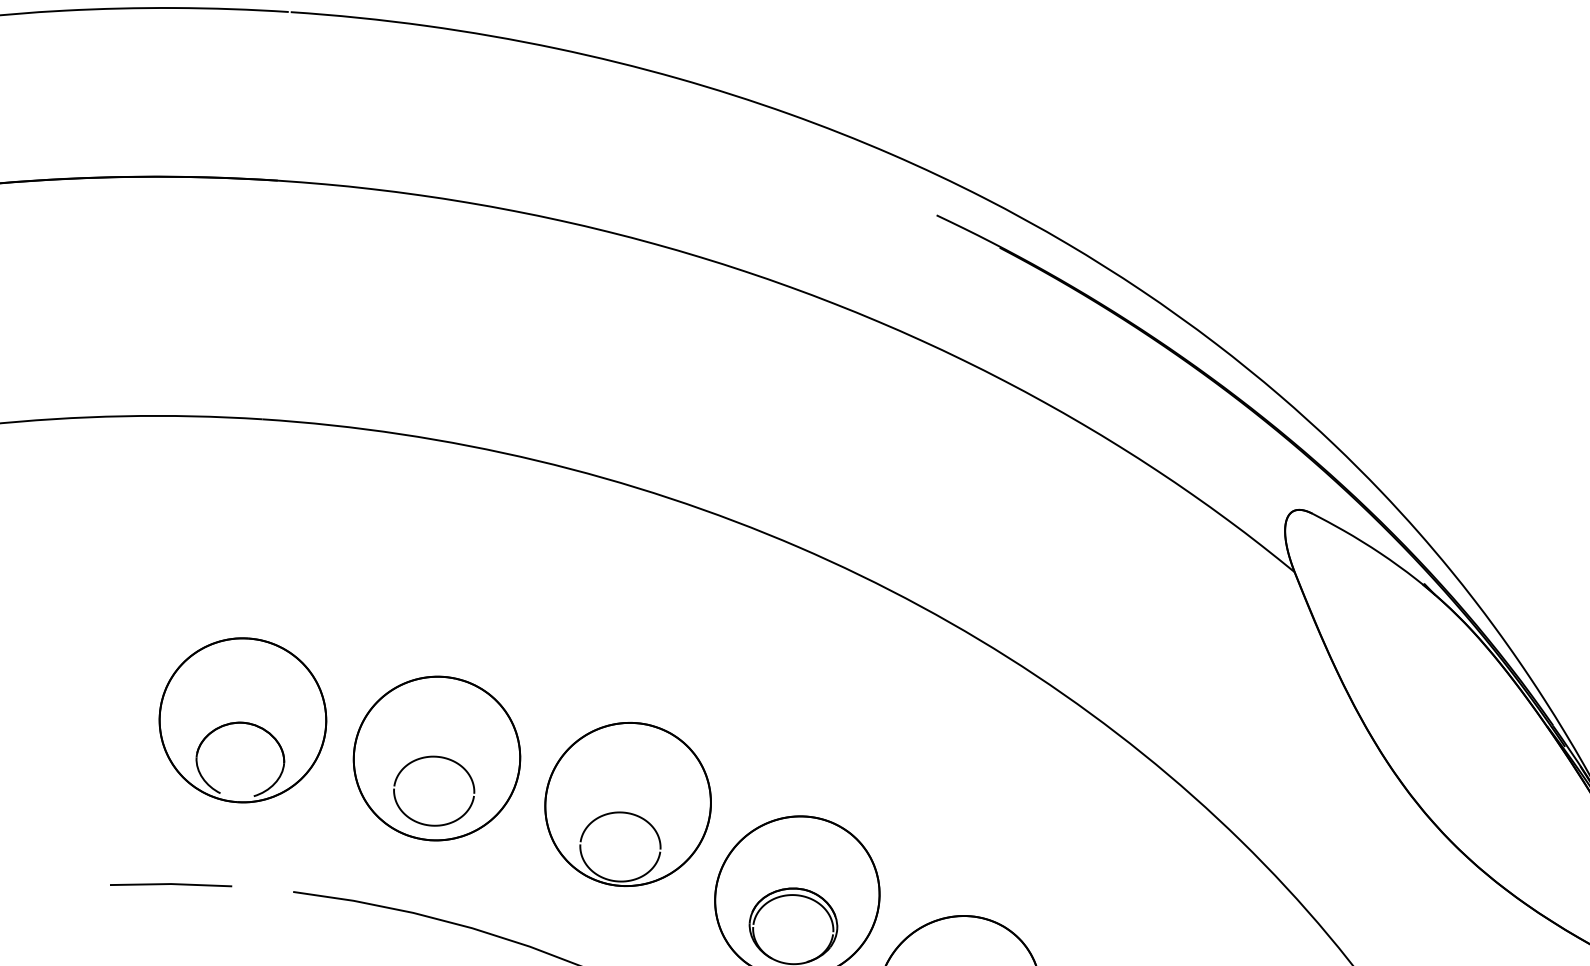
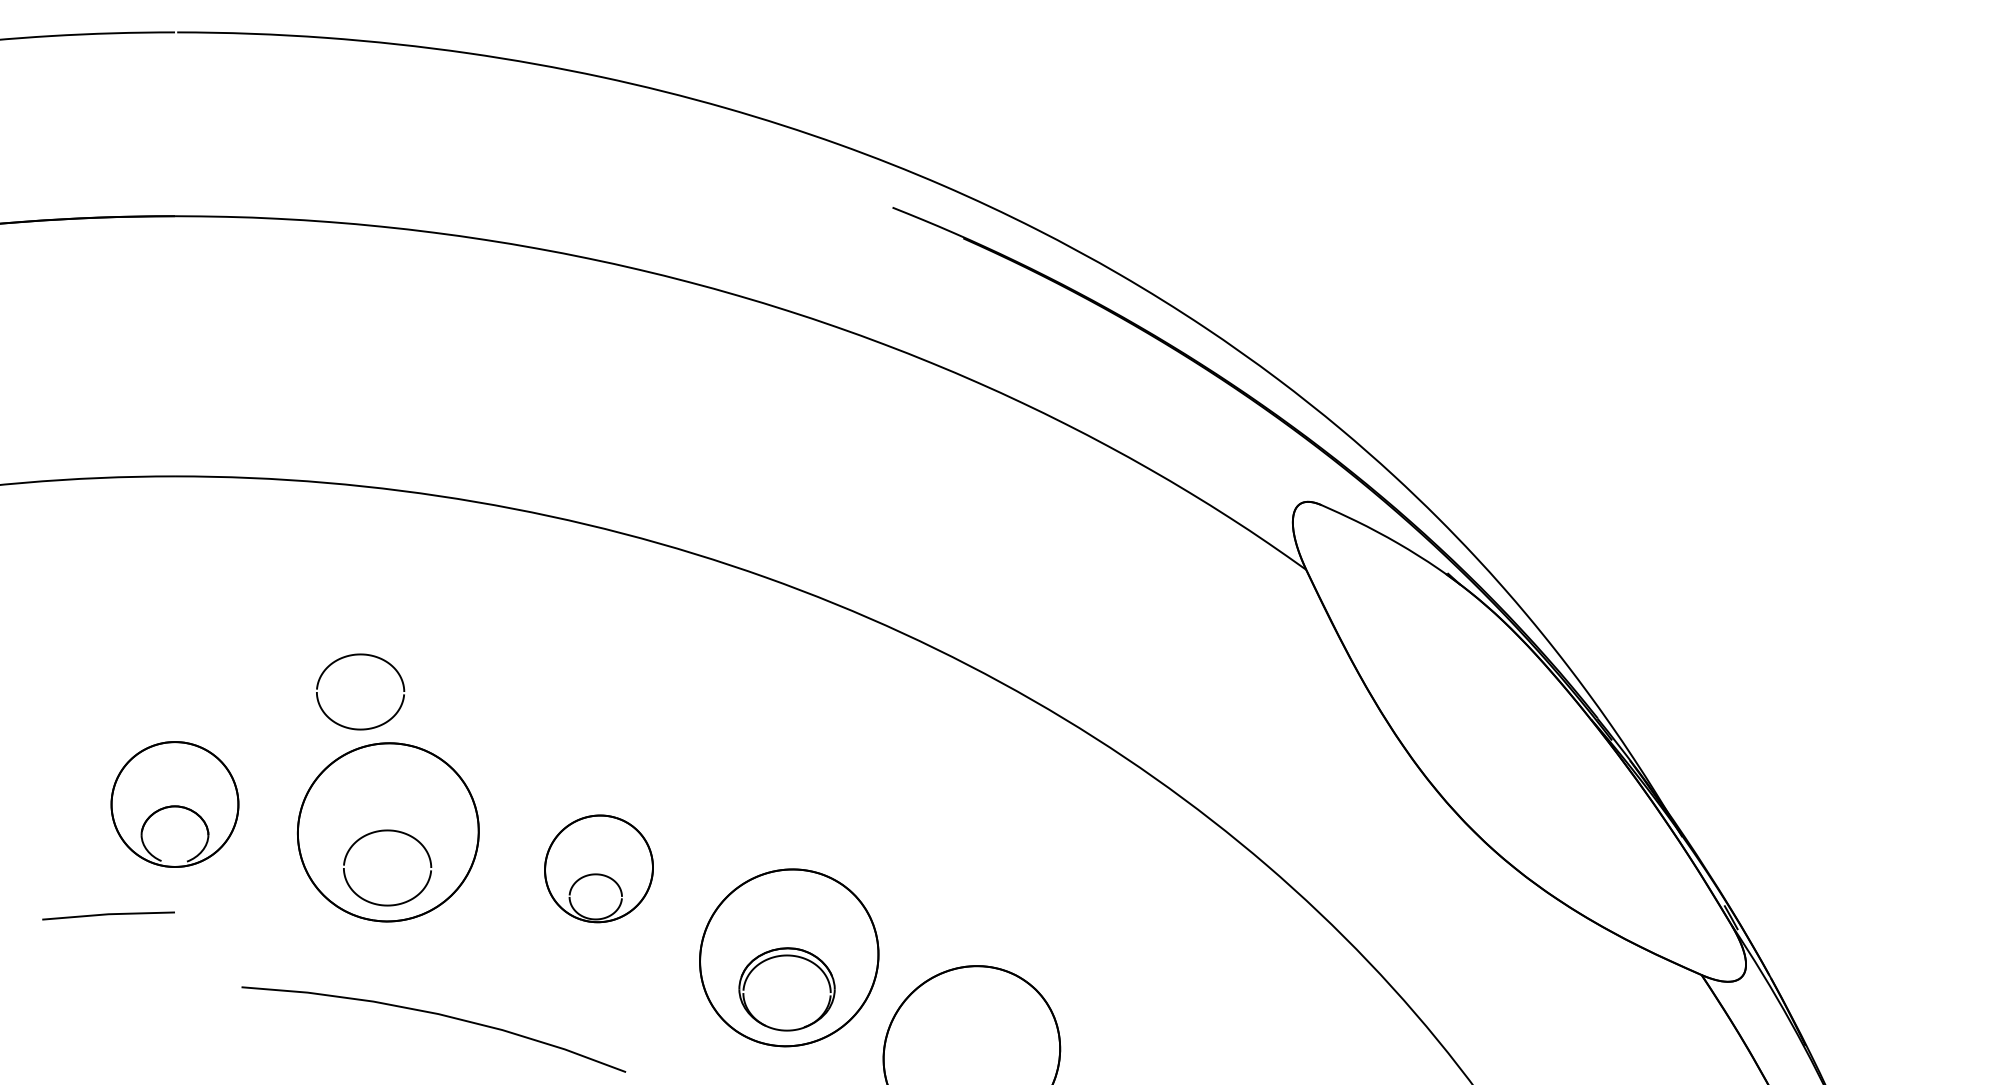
part: (421, 594) -> (360, 655), added
part: (242, 720) -> (174, 804), size x0.7
part: (627, 804) -> (598, 868), size x0.6
line: (171, 885) -> (108, 915), moved

